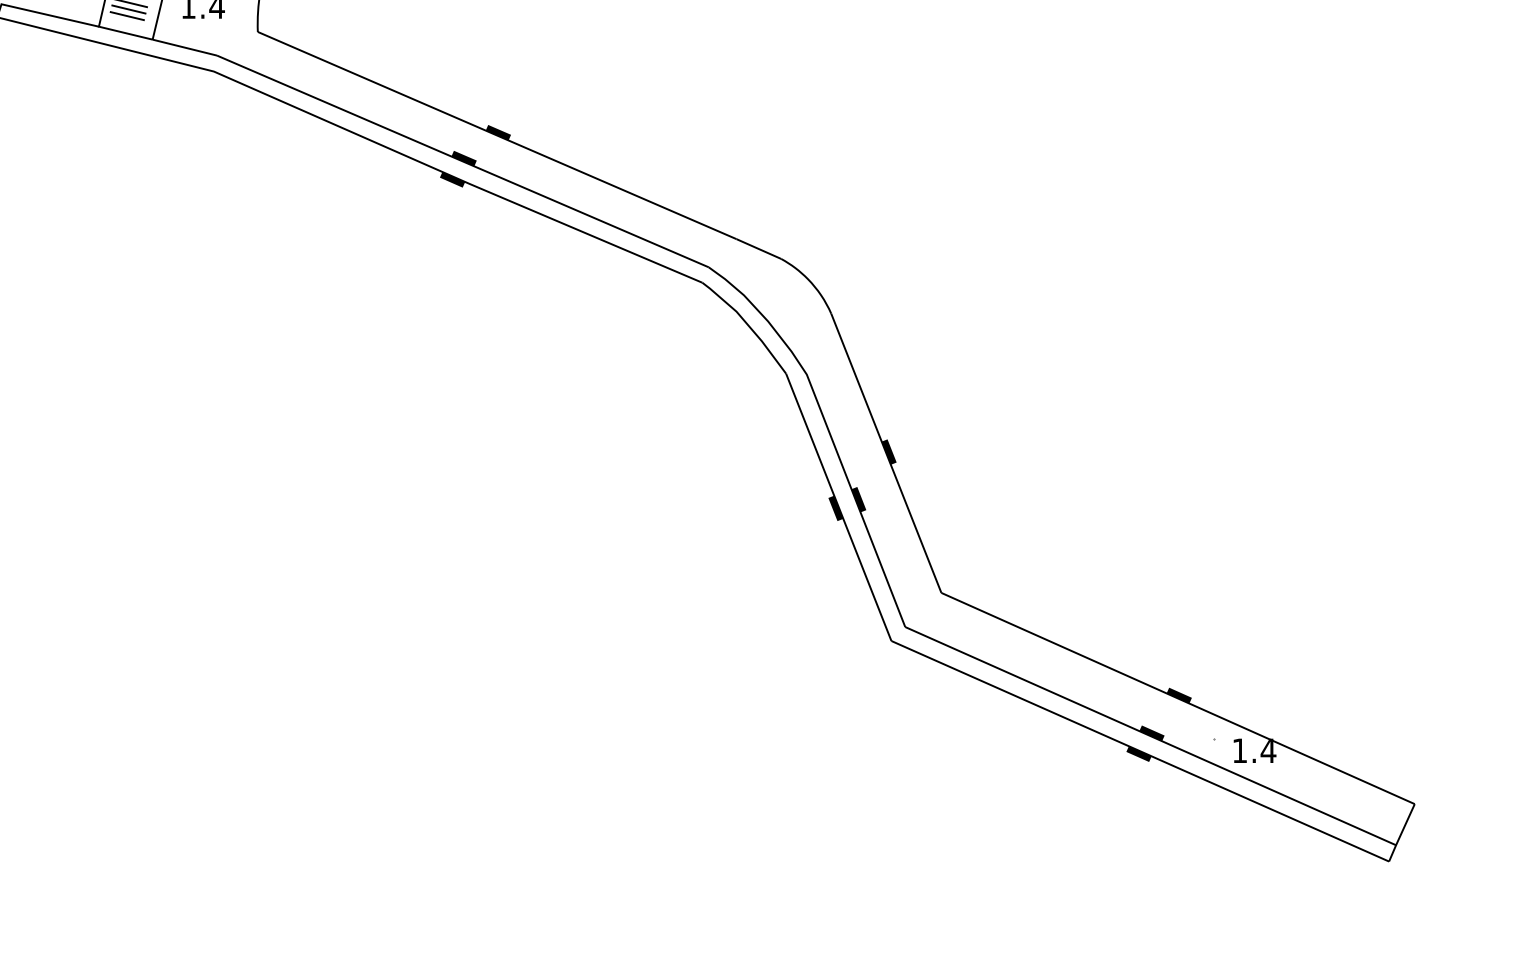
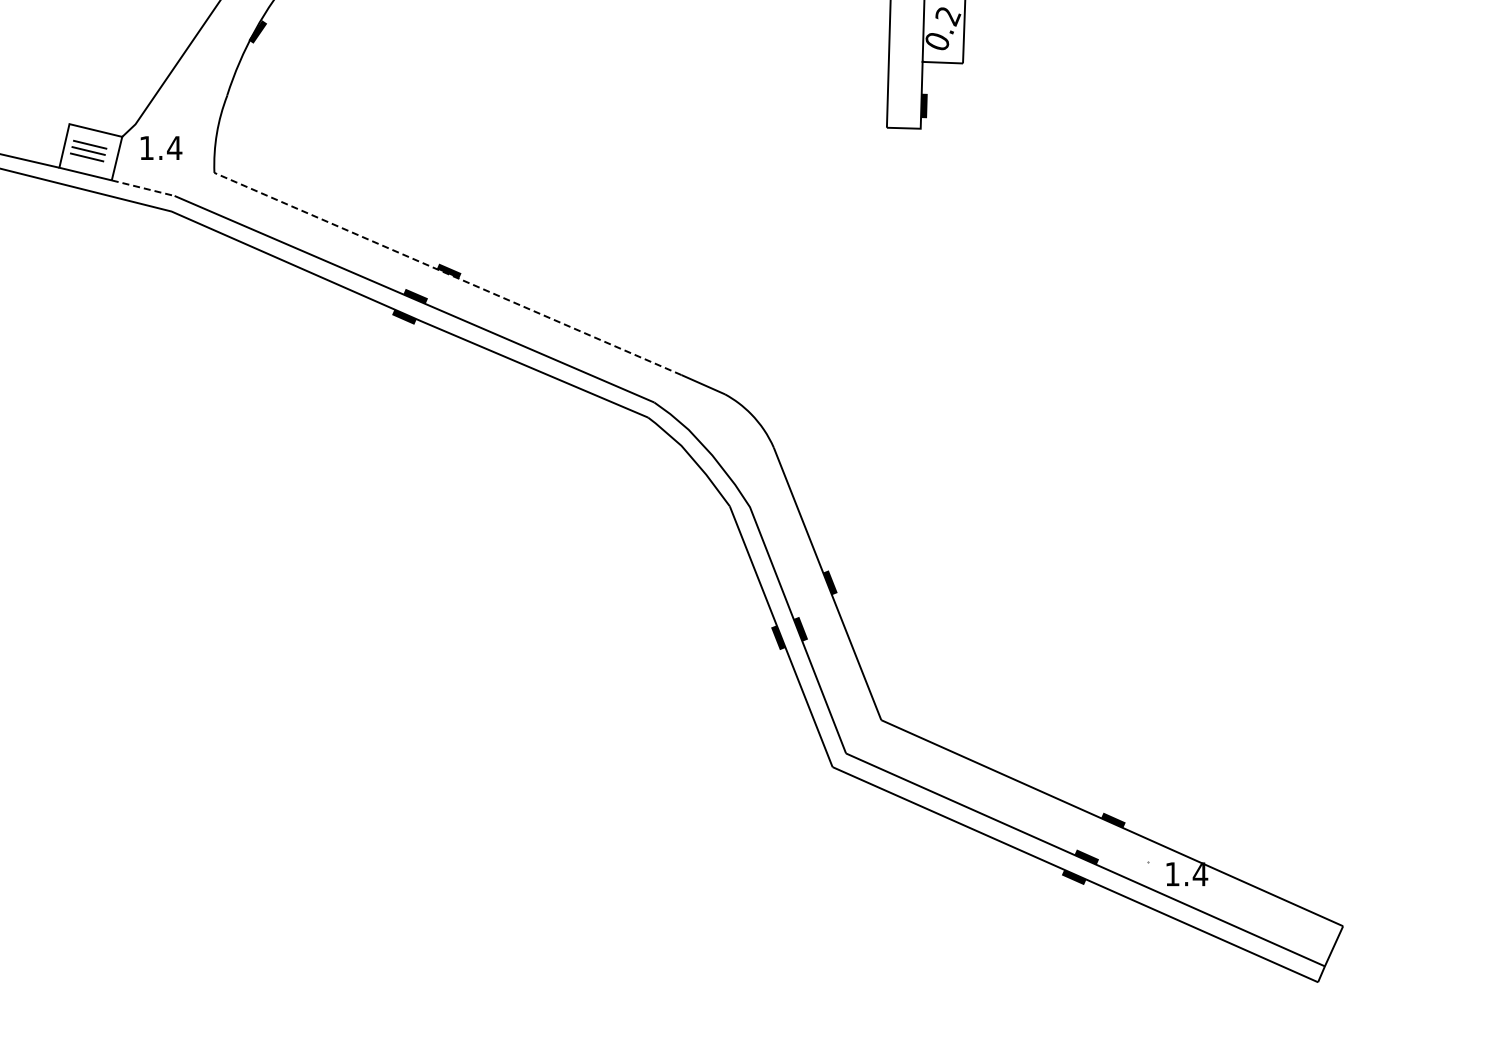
line: (185, 47) -> (143, 188), solid -> dashed
line: (496, 135) -> (447, 273), solid -> dashed

